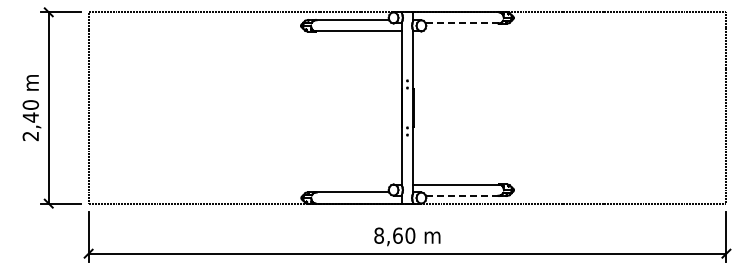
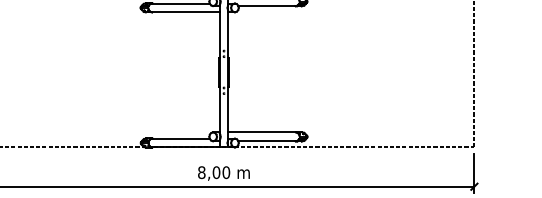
line: (462, 23) -> (267, 6), dashed -> solid
line: (462, 195) -> (267, 141), dashed -> solid
text: (397, 235) -> (216, 172), 8,60 -> 8,00

